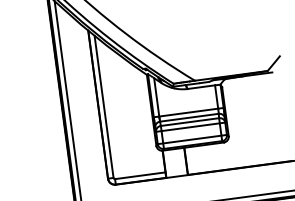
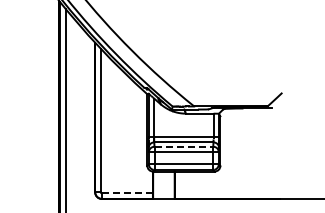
line: (190, 121) -> (184, 146), solid -> dashed
line: (140, 175) -> (127, 193), solid -> dashed

